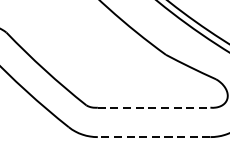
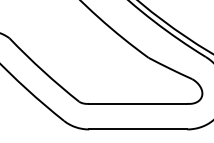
line: (154, 107) -> (138, 103), dashed -> solid
line: (153, 137) -> (137, 129), dashed -> solid

